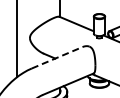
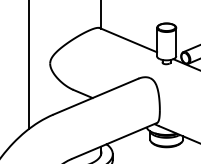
line: (57, 57) -> (96, 96), dashed -> solid

